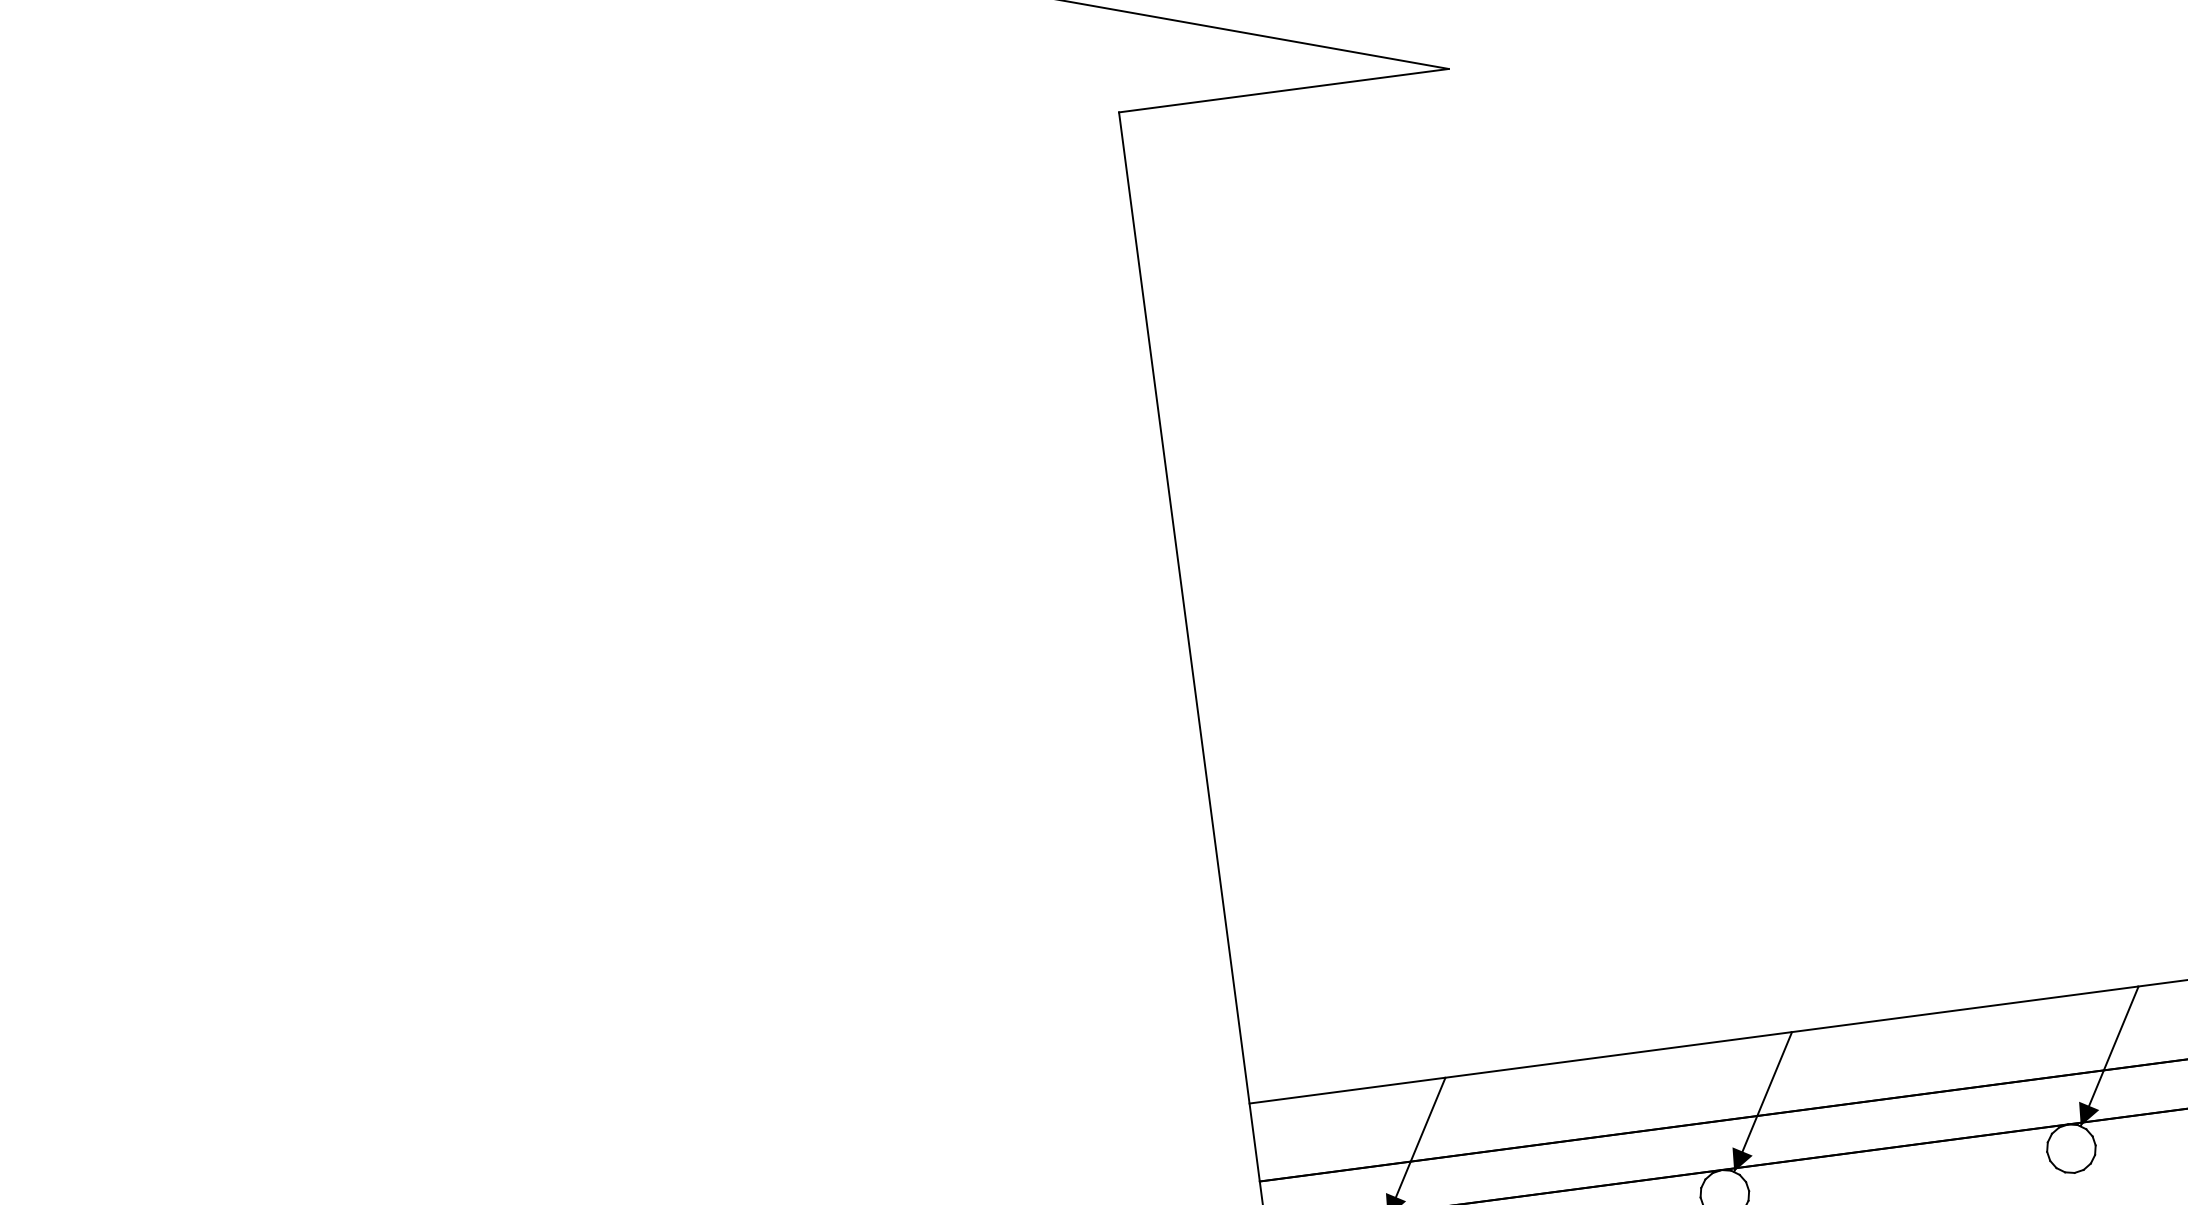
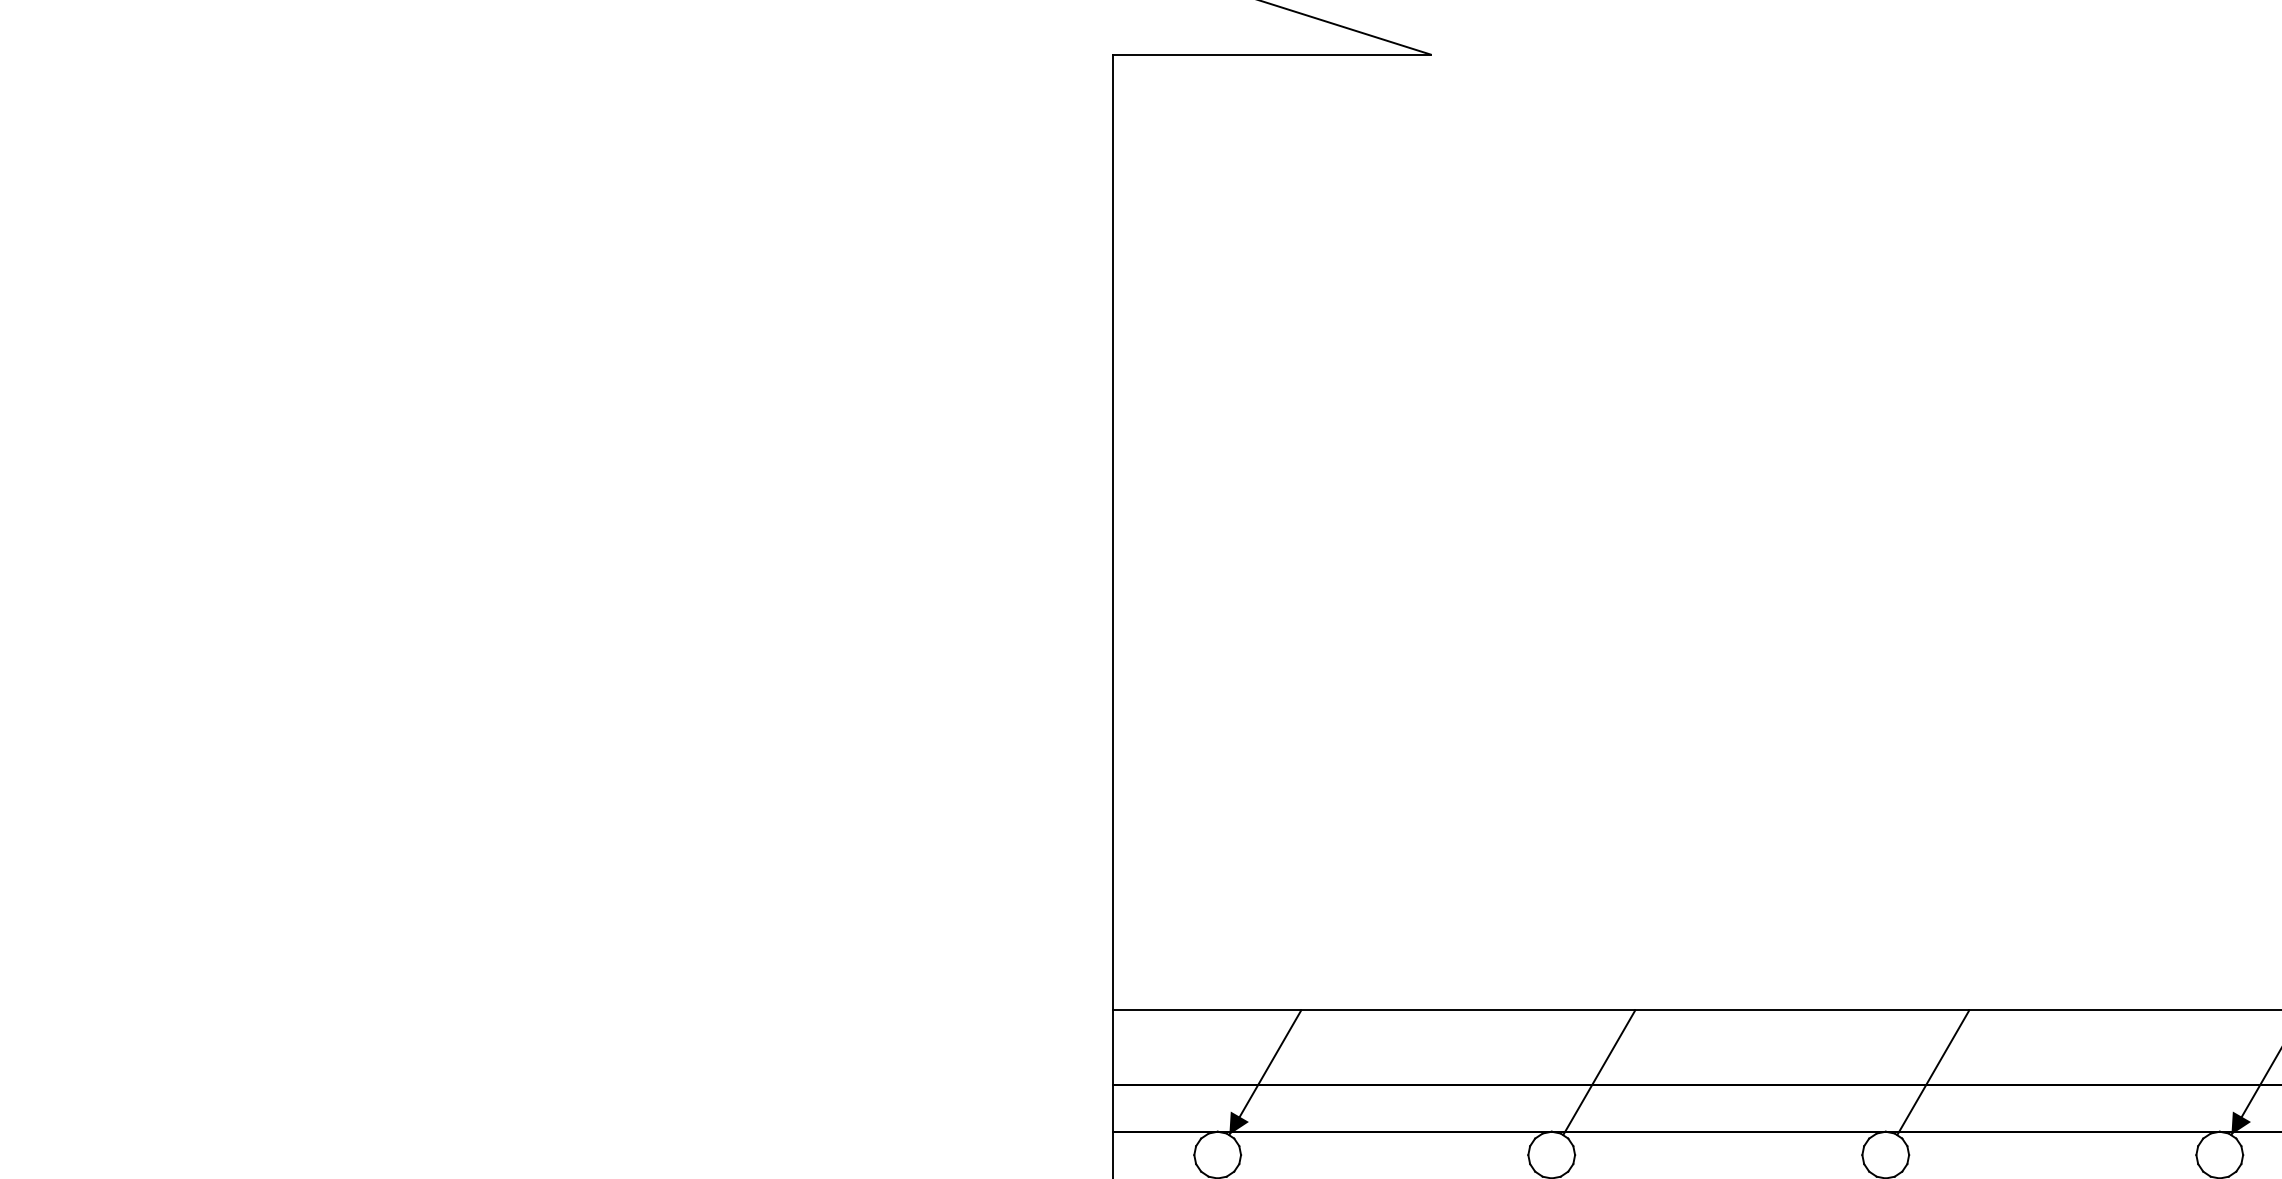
fill: (2088, 1112) -> (1906, 1122), removed
fill: (1741, 1157) -> (1572, 1122), removed

